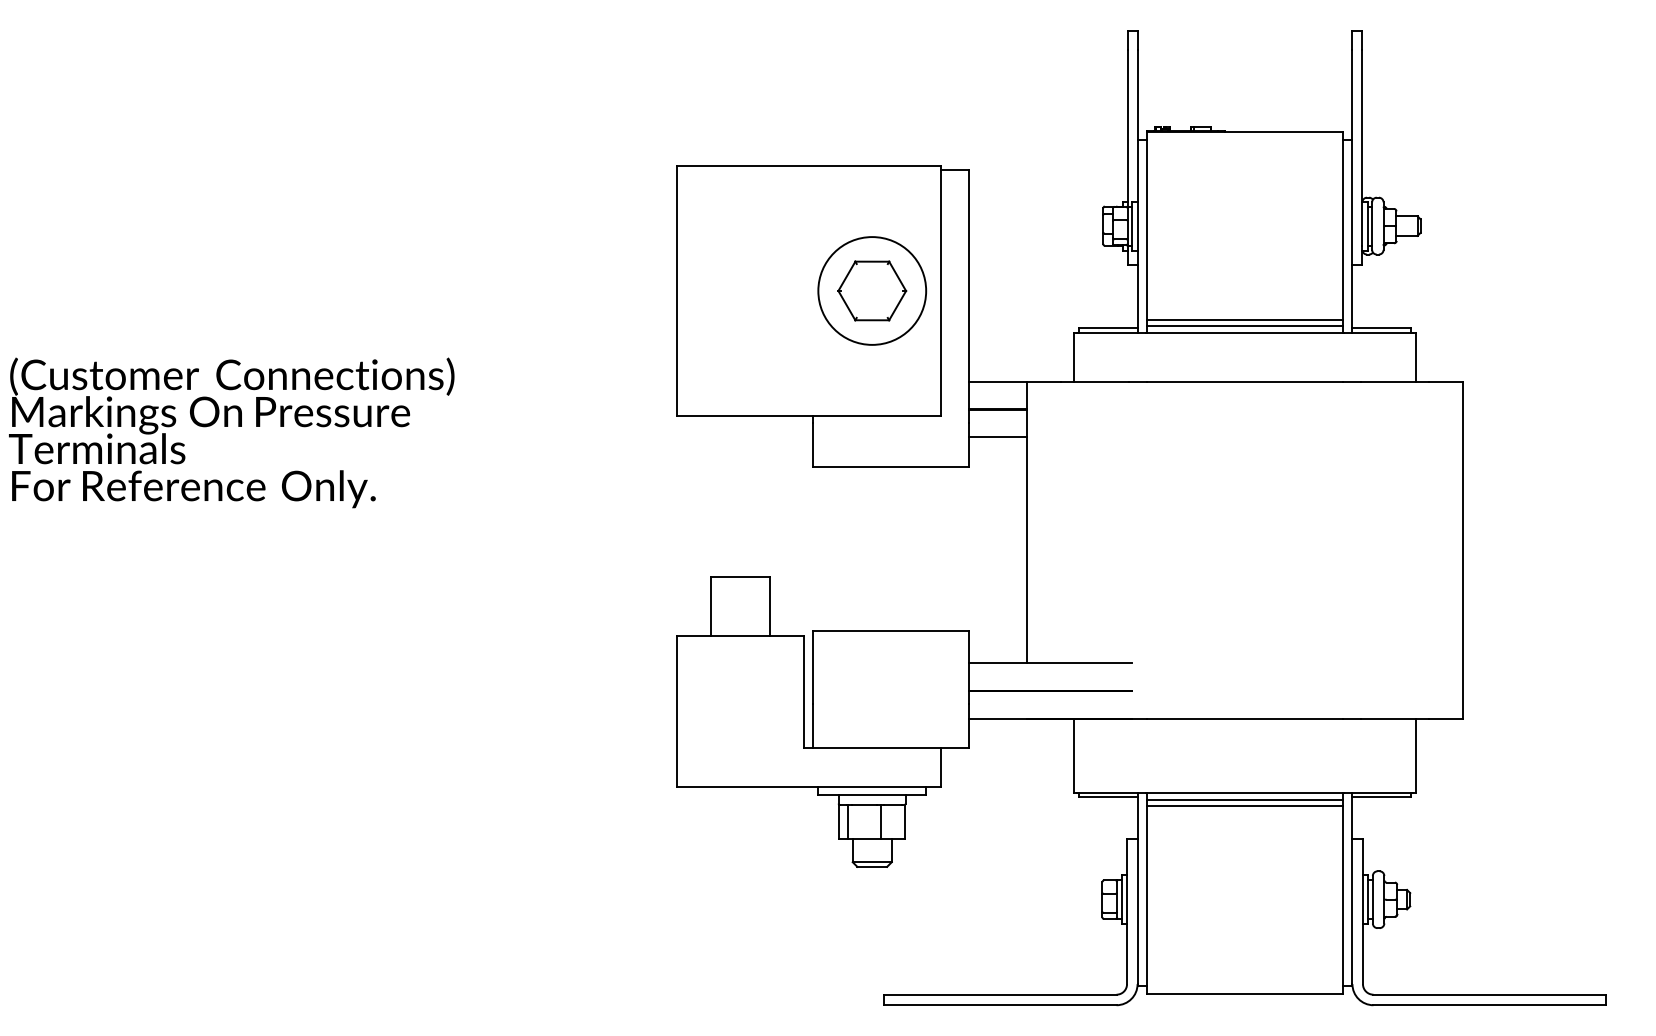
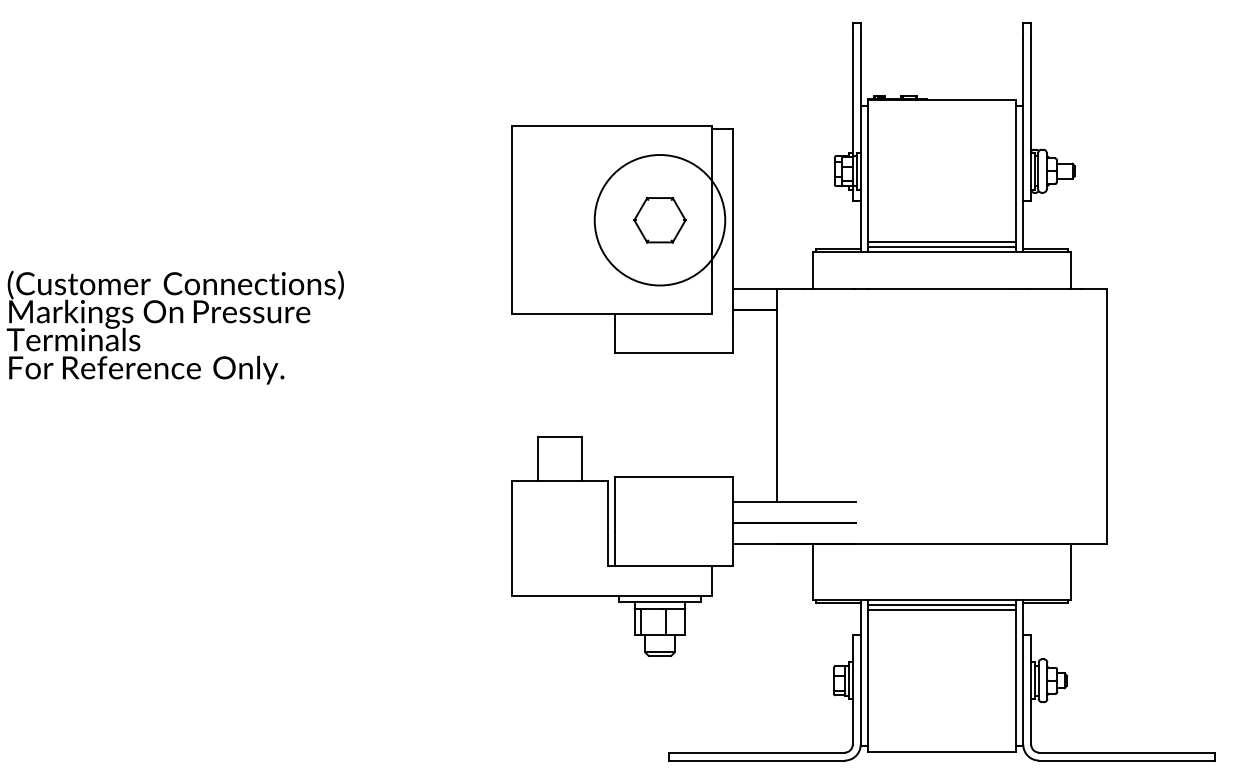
circle: (871, 291) -> (659, 220), size x1.6
line: (998, 438) -> (755, 331), removed

